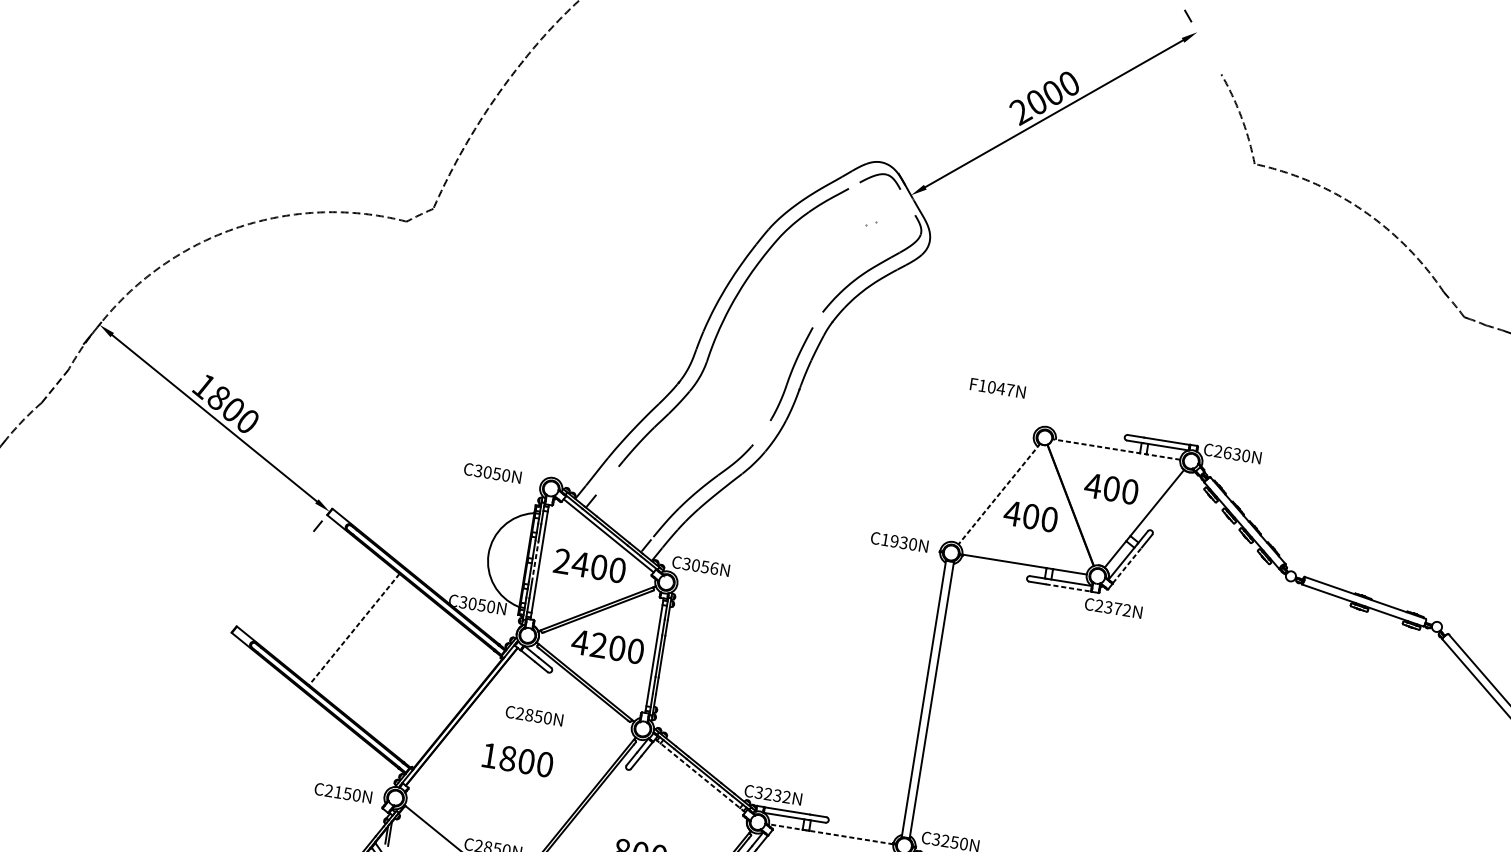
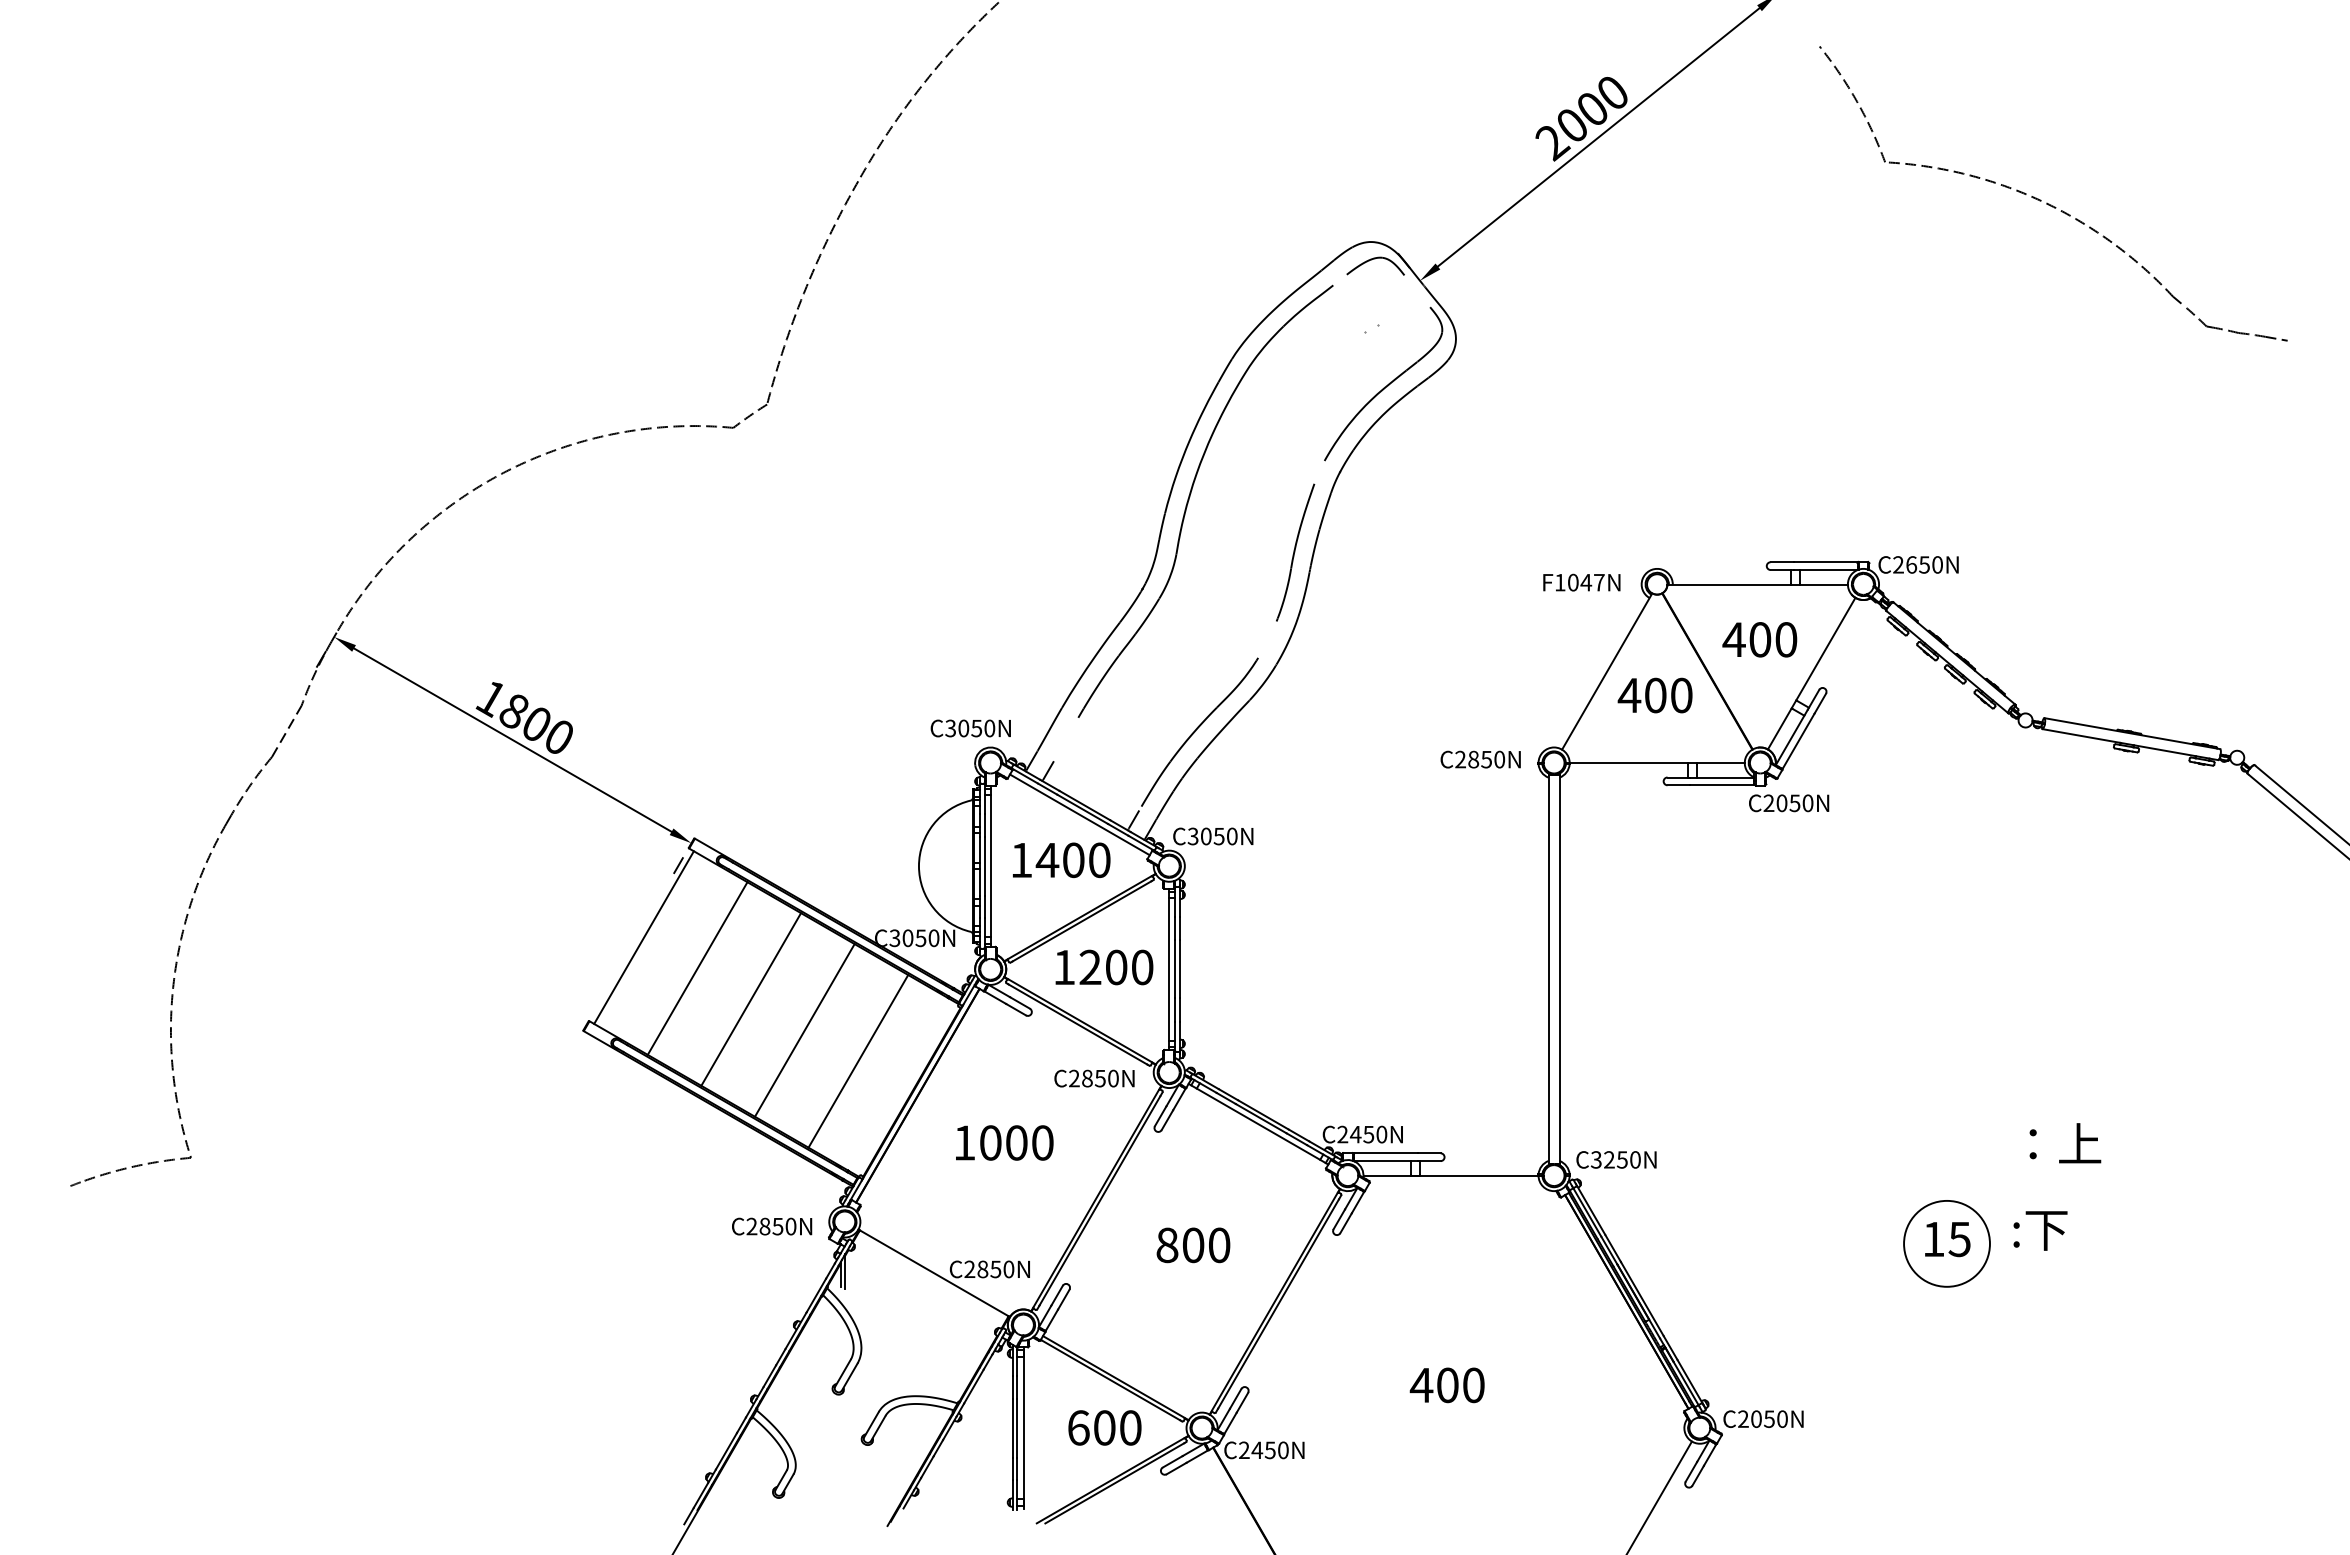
text: (997, 388) -> (1581, 582), moved
line: (1116, 449) -> (1757, 584), dashed -> solid
text: (1236, 454) -> (1924, 564), C2630N -> C2650N
text: (492, 473) -> (970, 728), moved
line: (998, 493) -> (1606, 671), dashed -> solid
text: (894, 541) -> (1473, 759), C1930N -> C2850N
text: (562, 560) -> (1021, 859), 2400 -> 1400
line: (535, 561) -> (984, 866), dashed -> solid
line: (1127, 565) -> (1798, 741), dashed -> solid
text: (714, 568) -> (1232, 836), C3056N -> C3050N
line: (284, 573) -> (643, 937), added
line: (1068, 588) -> (1722, 785), dashed -> solid
line: (319, 601) -> (697, 968), added
text: (1117, 609) -> (1794, 803), C2372N -> C2050N
line: (354, 629) -> (751, 999), dashed -> solid
text: (580, 642) -> (1064, 967), 4200 -> 1200
line: (388, 657) -> (804, 1030), added
line: (423, 685) -> (858, 1061), added
text: (534, 715) -> (1094, 1078), moved
text: (508, 758) -> (990, 1142), 1800 -> 1000
line: (700, 776) -> (1258, 1124), dashed -> solid
text: (337, 792) -> (764, 1226), C2150N -> C2850N
text: (773, 794) -> (1362, 1134), C3232N -> C2450N
line: (831, 834) -> (1451, 1175), dashed -> solid

